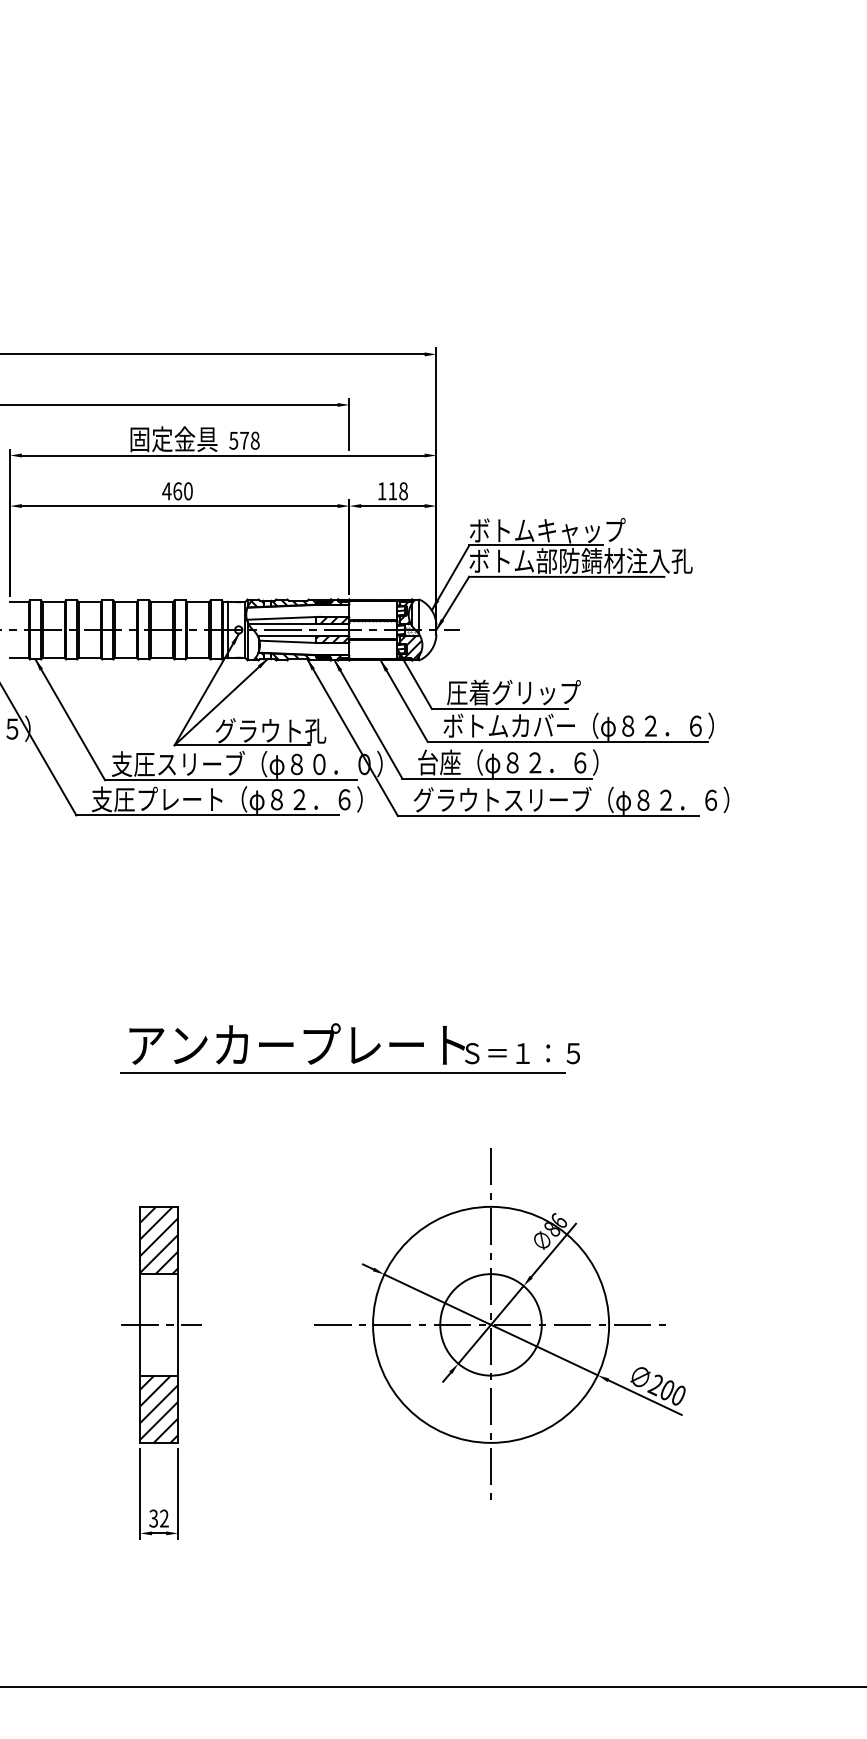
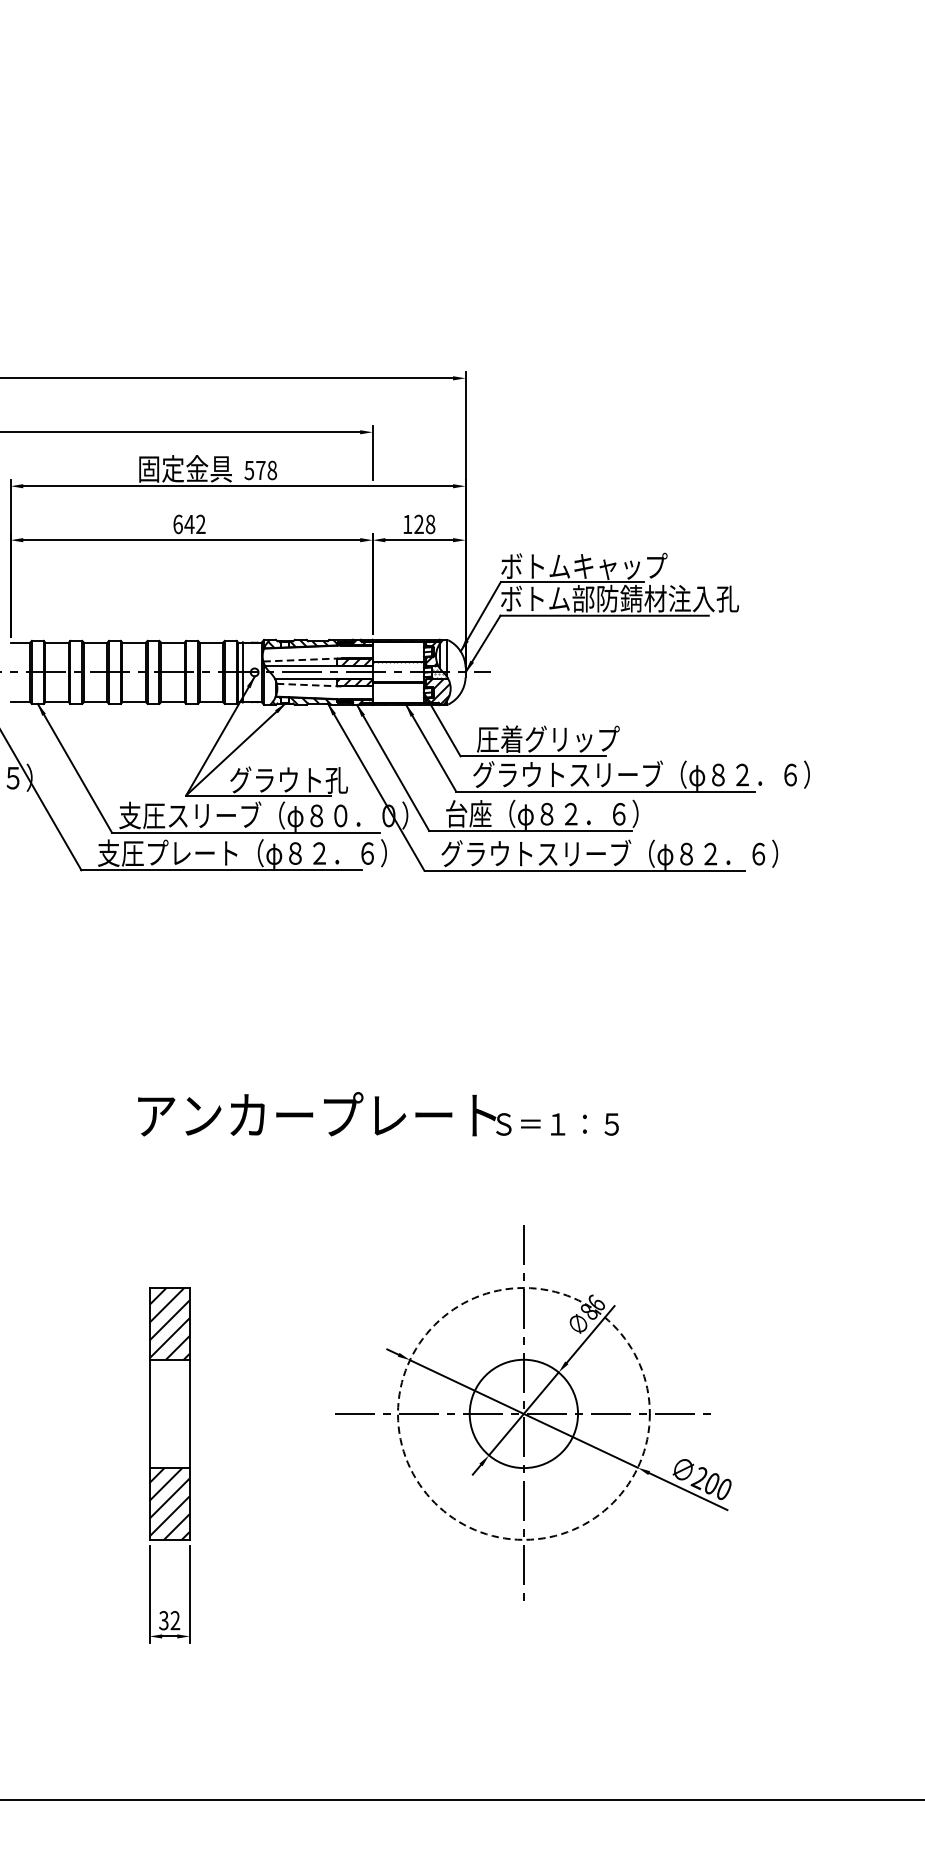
text: (177, 491) -> (189, 524), 460 -> 642
text: (392, 491) -> (418, 524), 118 -> 128
line: (283, 618) -> (302, 660), solid -> dashed
line: (290, 641) -> (309, 684), solid -> dashed
text: (601, 726) -> (641, 775), ボトムカバー（φ８２．６） -> グラウトスリーブ（φ８２．６）
line: (342, 1072) -> (365, 1144), removed
line: (161, 1324) -> (172, 1413), removed
circle: (491, 1324) -> (524, 1413), solid -> dashed

